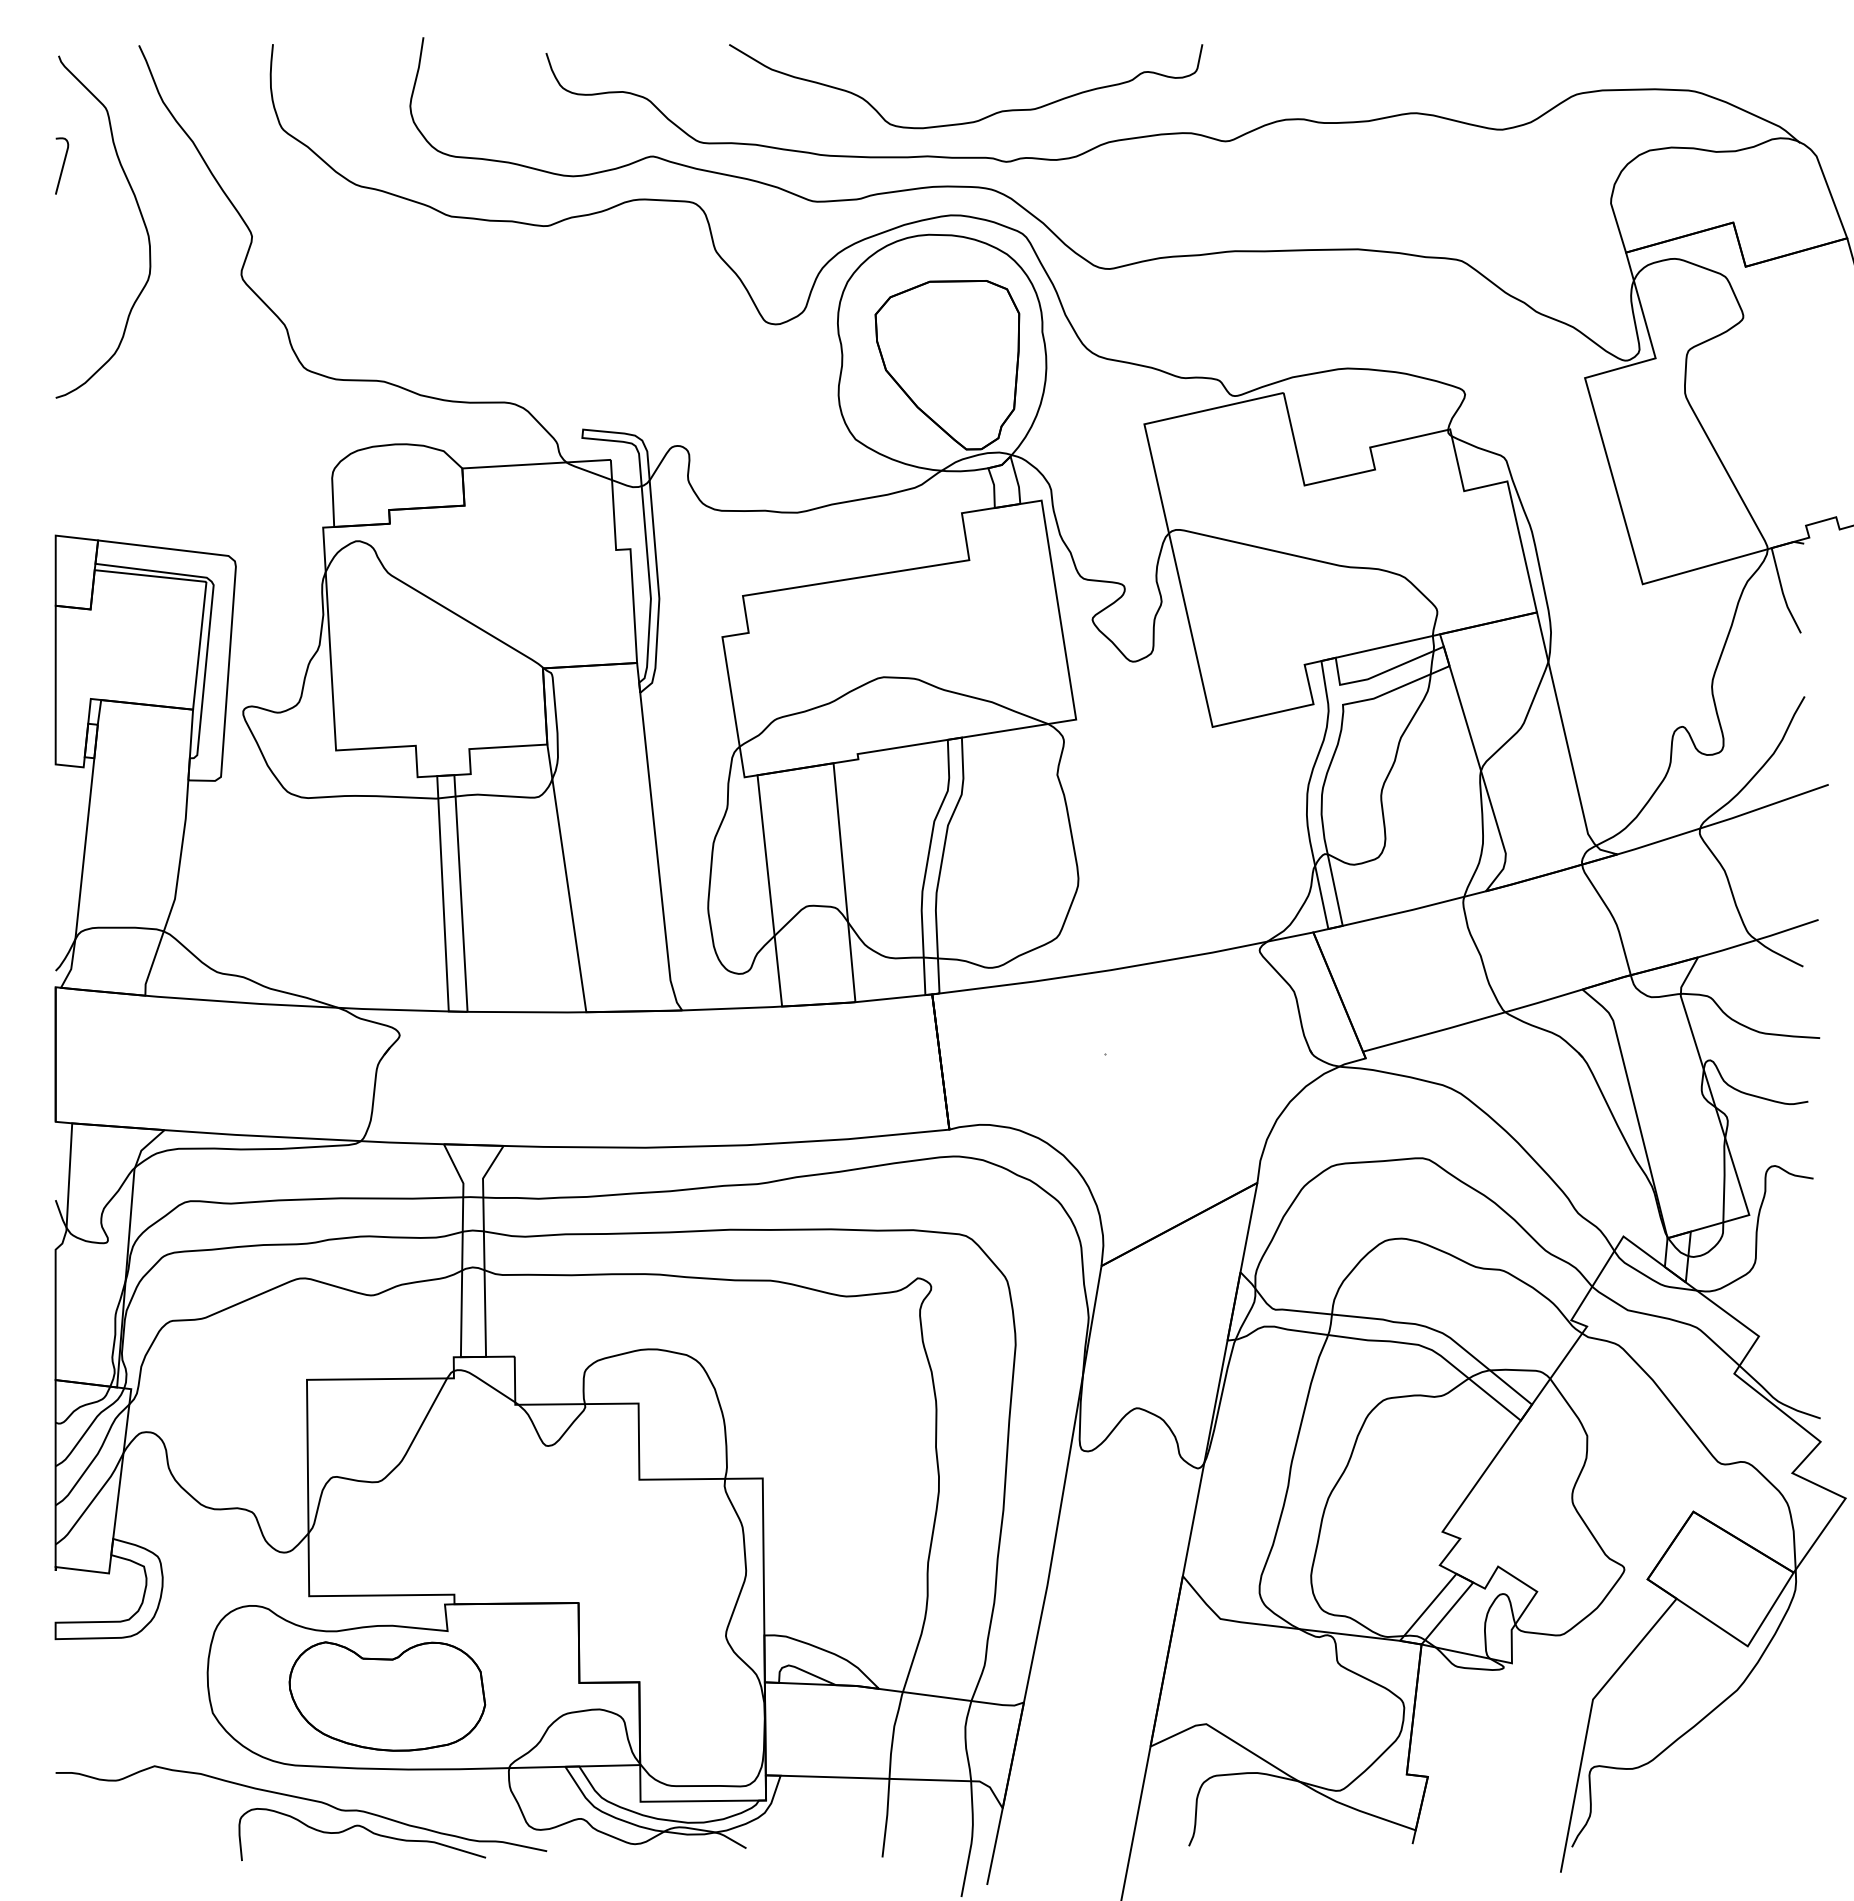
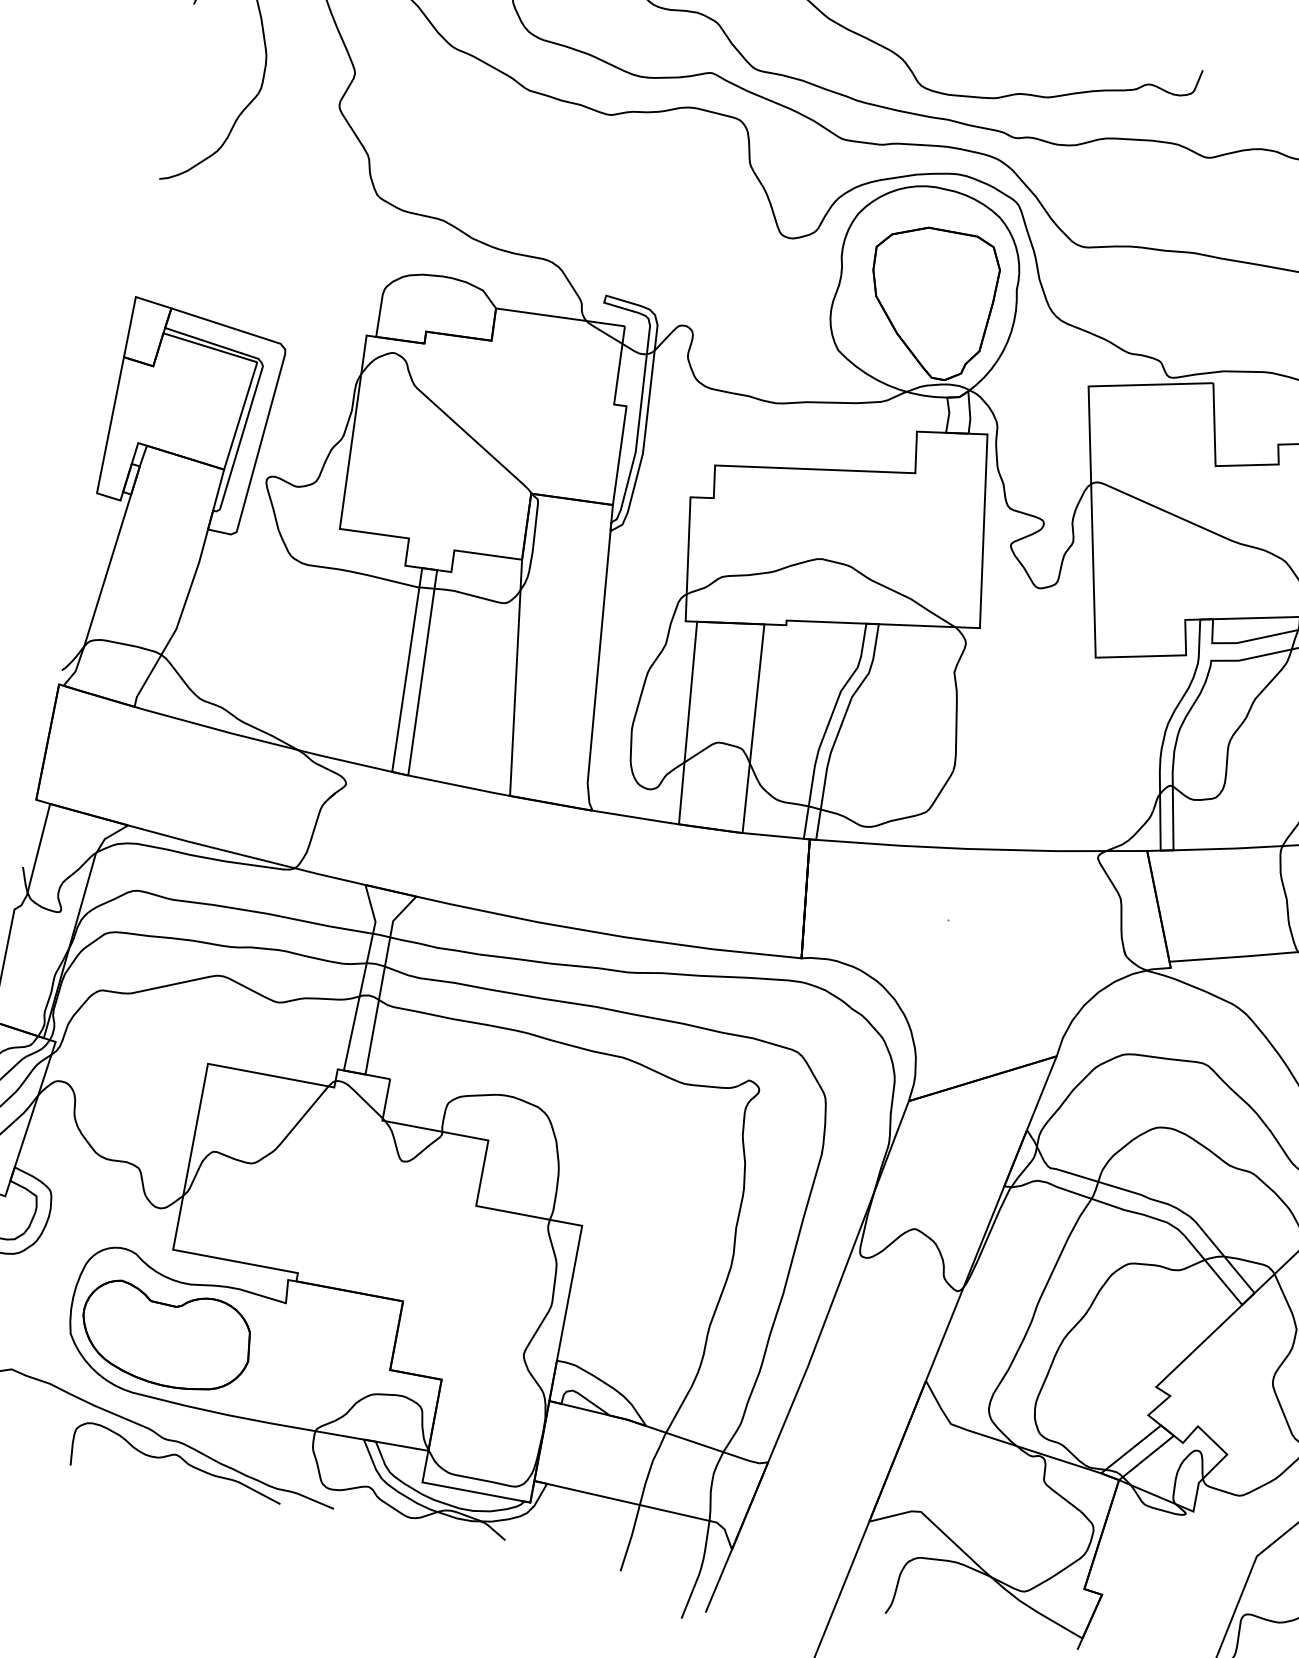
part: (387, 1696) -> (165, 1337), moved

